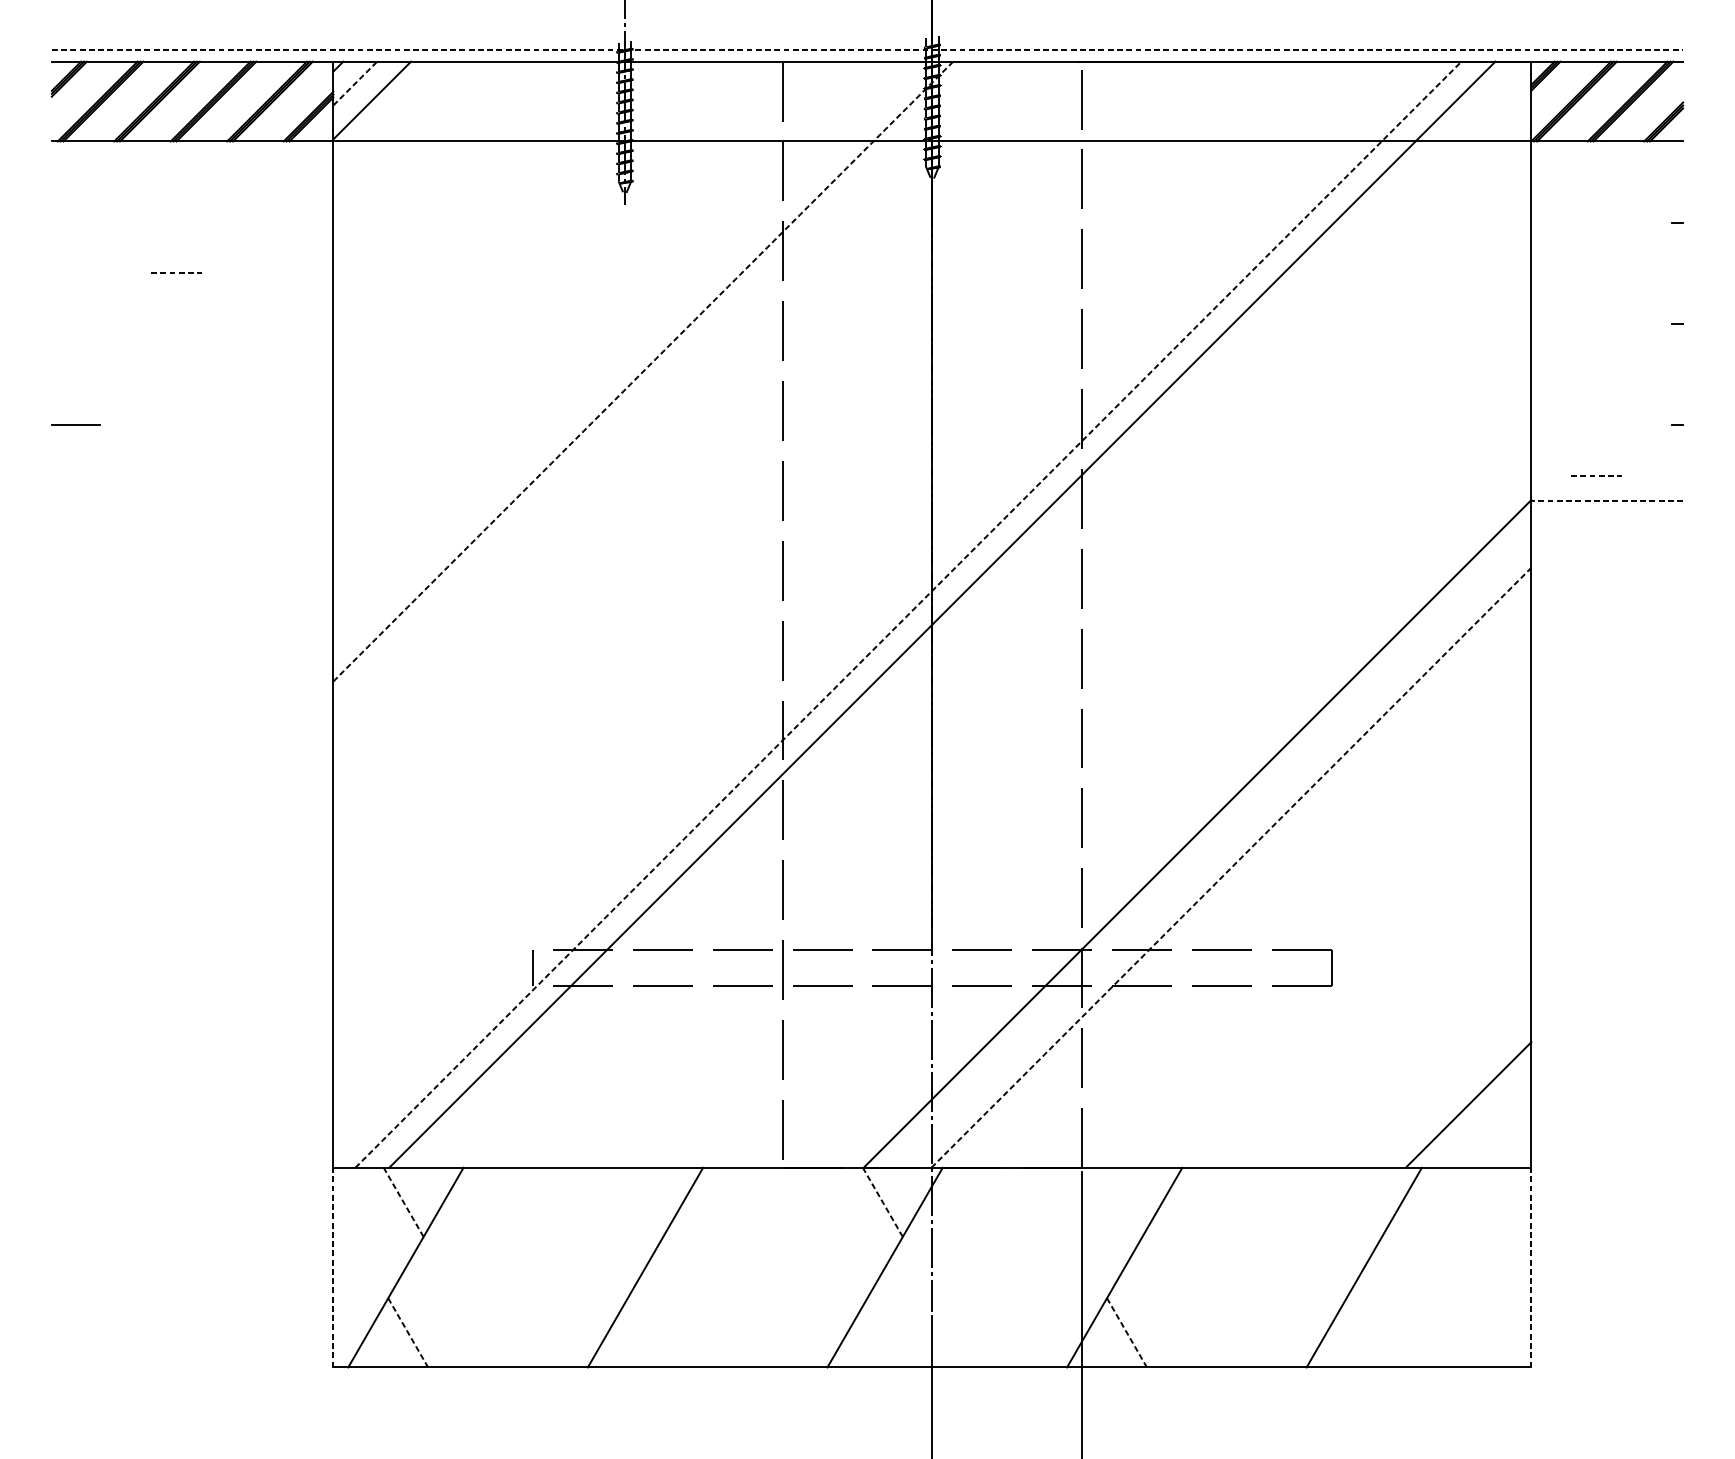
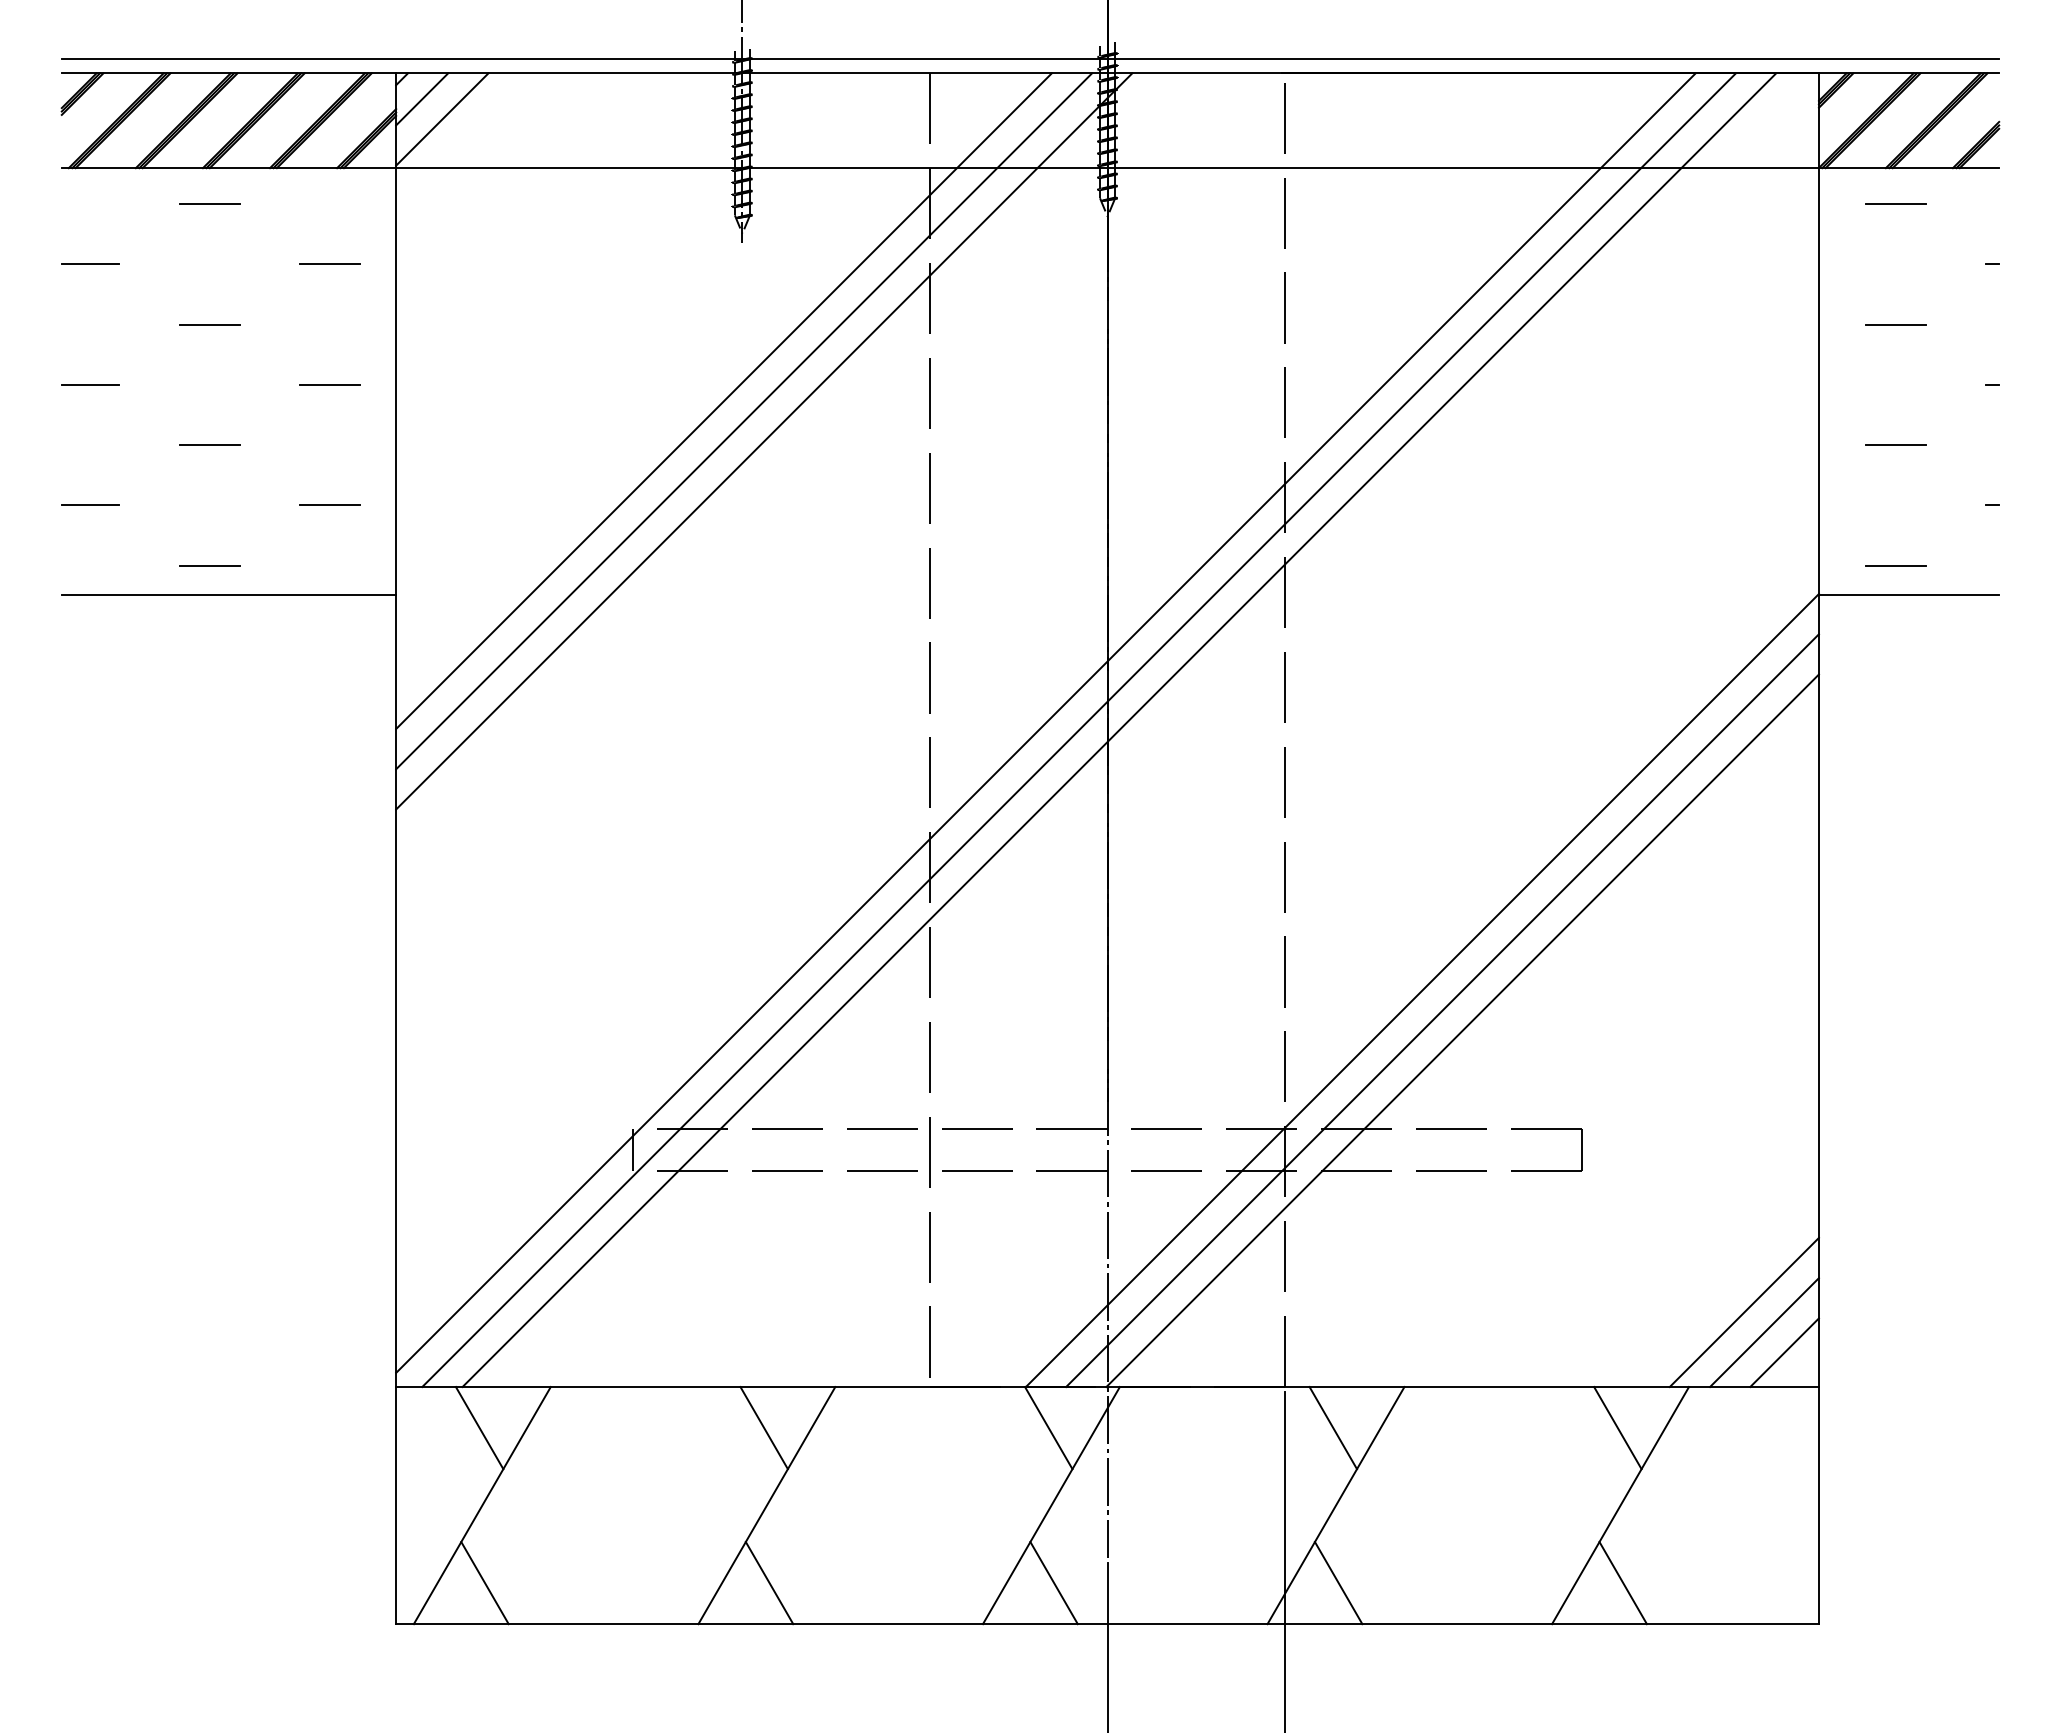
line: (867, 50) -> (1030, 59), dashed -> solid
line: (355, 83) -> (422, 99), dashed -> solid
line: (1595, 171) -> (1895, 203), added
line: (176, 172) -> (209, 204), added
line: (76, 222) -> (90, 264), added
line: (278, 222) -> (330, 264), added
line: (177, 273) -> (210, 324), dashed -> solid
line: (1595, 273) -> (1895, 324), added
line: (76, 323) -> (90, 384), added
line: (278, 323) -> (330, 384), added
line: (609, 337) -> (723, 401), added
line: (626, 354) -> (744, 421), added
line: (643, 371) -> (764, 441), dashed -> solid
line: (176, 375) -> (209, 445), added
line: (1595, 375) -> (1895, 445), added
line: (278, 425) -> (330, 505), added
line: (176, 476) -> (209, 565), added
line: (1596, 476) -> (1896, 565), dashed -> solid
line: (192, 501) -> (228, 595), added
line: (1606, 501) -> (1908, 595), dashed -> solid
line: (880, 608) -> (1045, 722), added
line: (908, 614) -> (1079, 730), dashed -> solid
line: (1214, 850) -> (1442, 1010), added
line: (1231, 867) -> (1462, 1030), dashed -> solid
line: (1485, 1121) -> (1764, 1332), added
line: (1502, 1138) -> (1784, 1352), added
line: (403, 1201) -> (479, 1427), dashed -> solid
line: (882, 1201) -> (1048, 1427), dashed -> solid
line: (642, 1202) -> (763, 1428), added
line: (1122, 1202) -> (1333, 1428), added
line: (1361, 1202) -> (1617, 1428), added
line: (333, 1267) -> (396, 1505), dashed -> solid
line: (1530, 1267) -> (1818, 1505), dashed -> solid
line: (647, 1332) -> (769, 1582), added
line: (886, 1332) -> (1053, 1582), added
line: (1365, 1332) -> (1622, 1582), added
line: (408, 1333) -> (485, 1583), dashed -> solid
line: (1126, 1333) -> (1338, 1583), dashed -> solid

